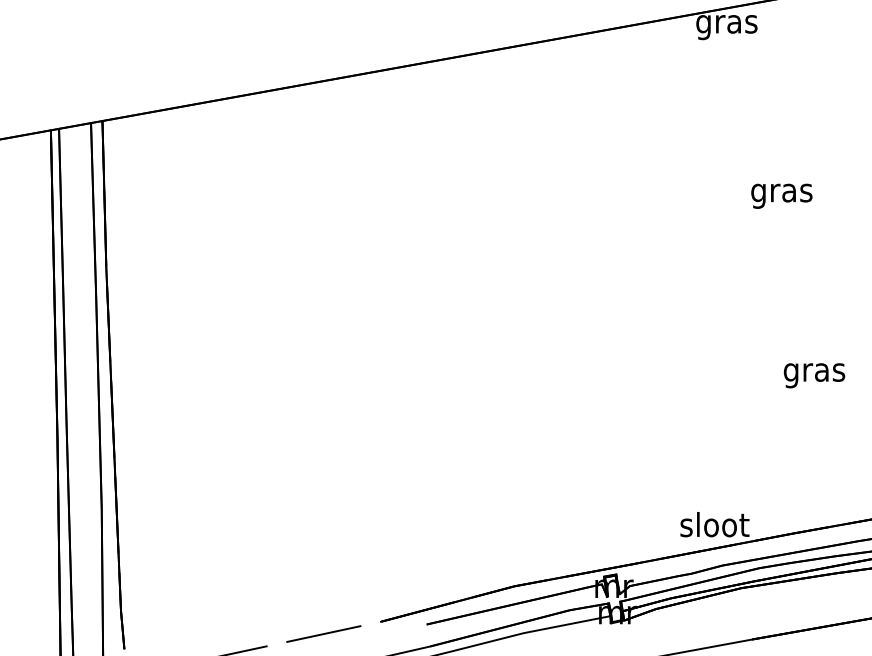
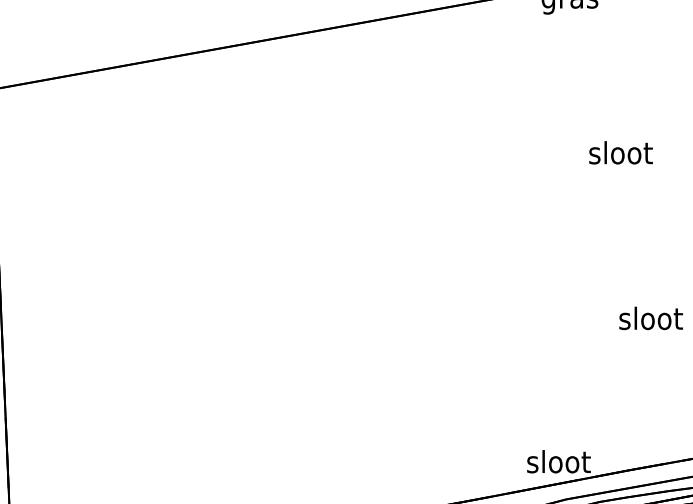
text: (781, 192) -> (620, 155), gras -> sloot
text: (814, 372) -> (650, 321), gras -> sloot

